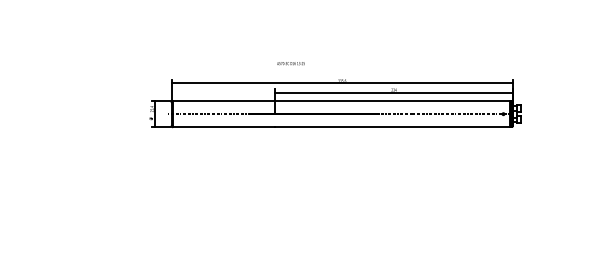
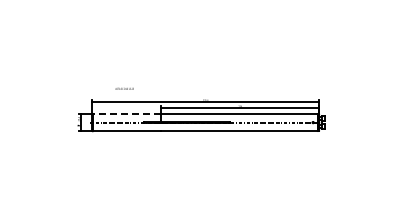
text: (290, 62) -> (124, 88), moved
line: (223, 102) -> (126, 114), solid -> dashed

